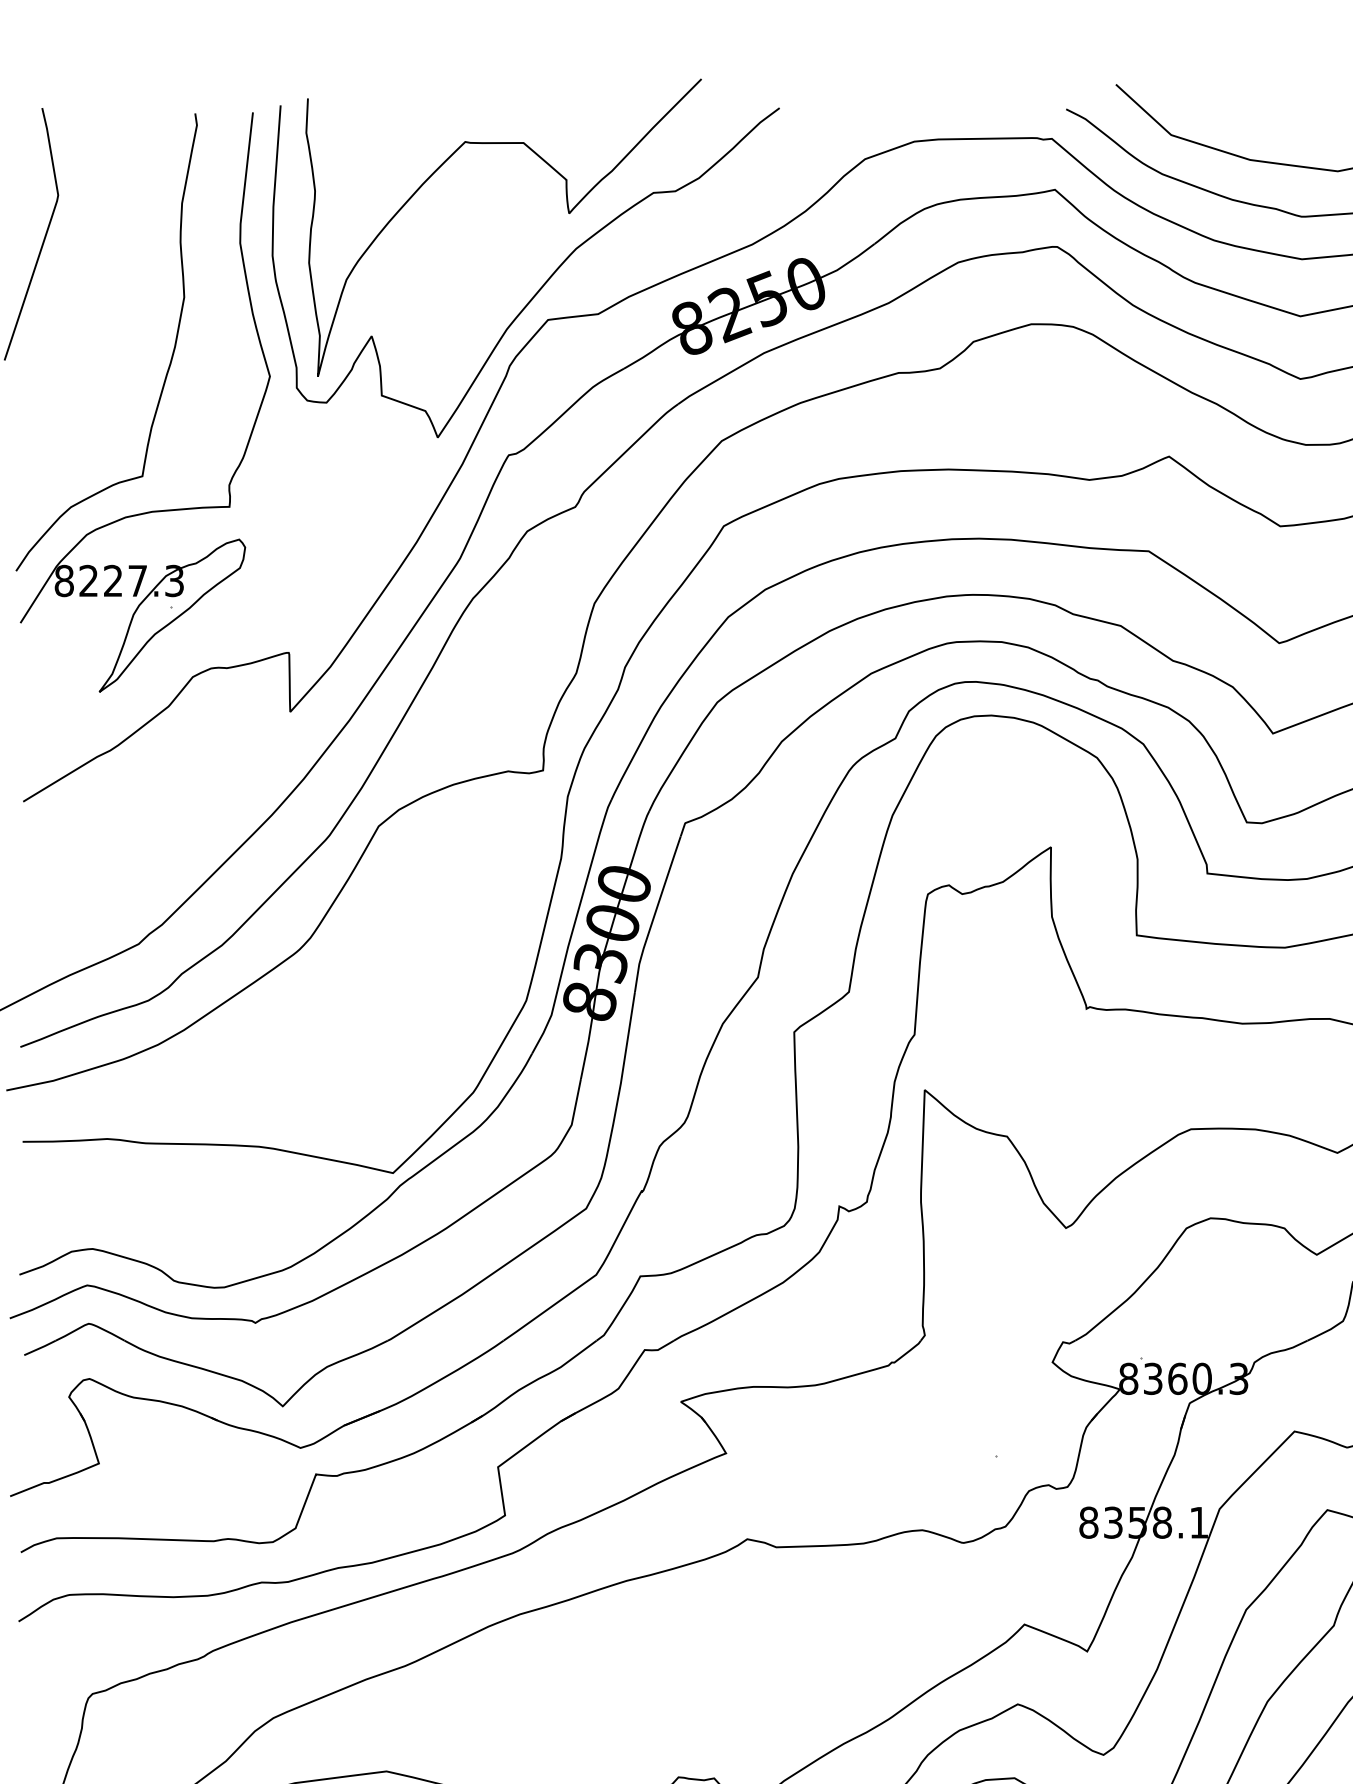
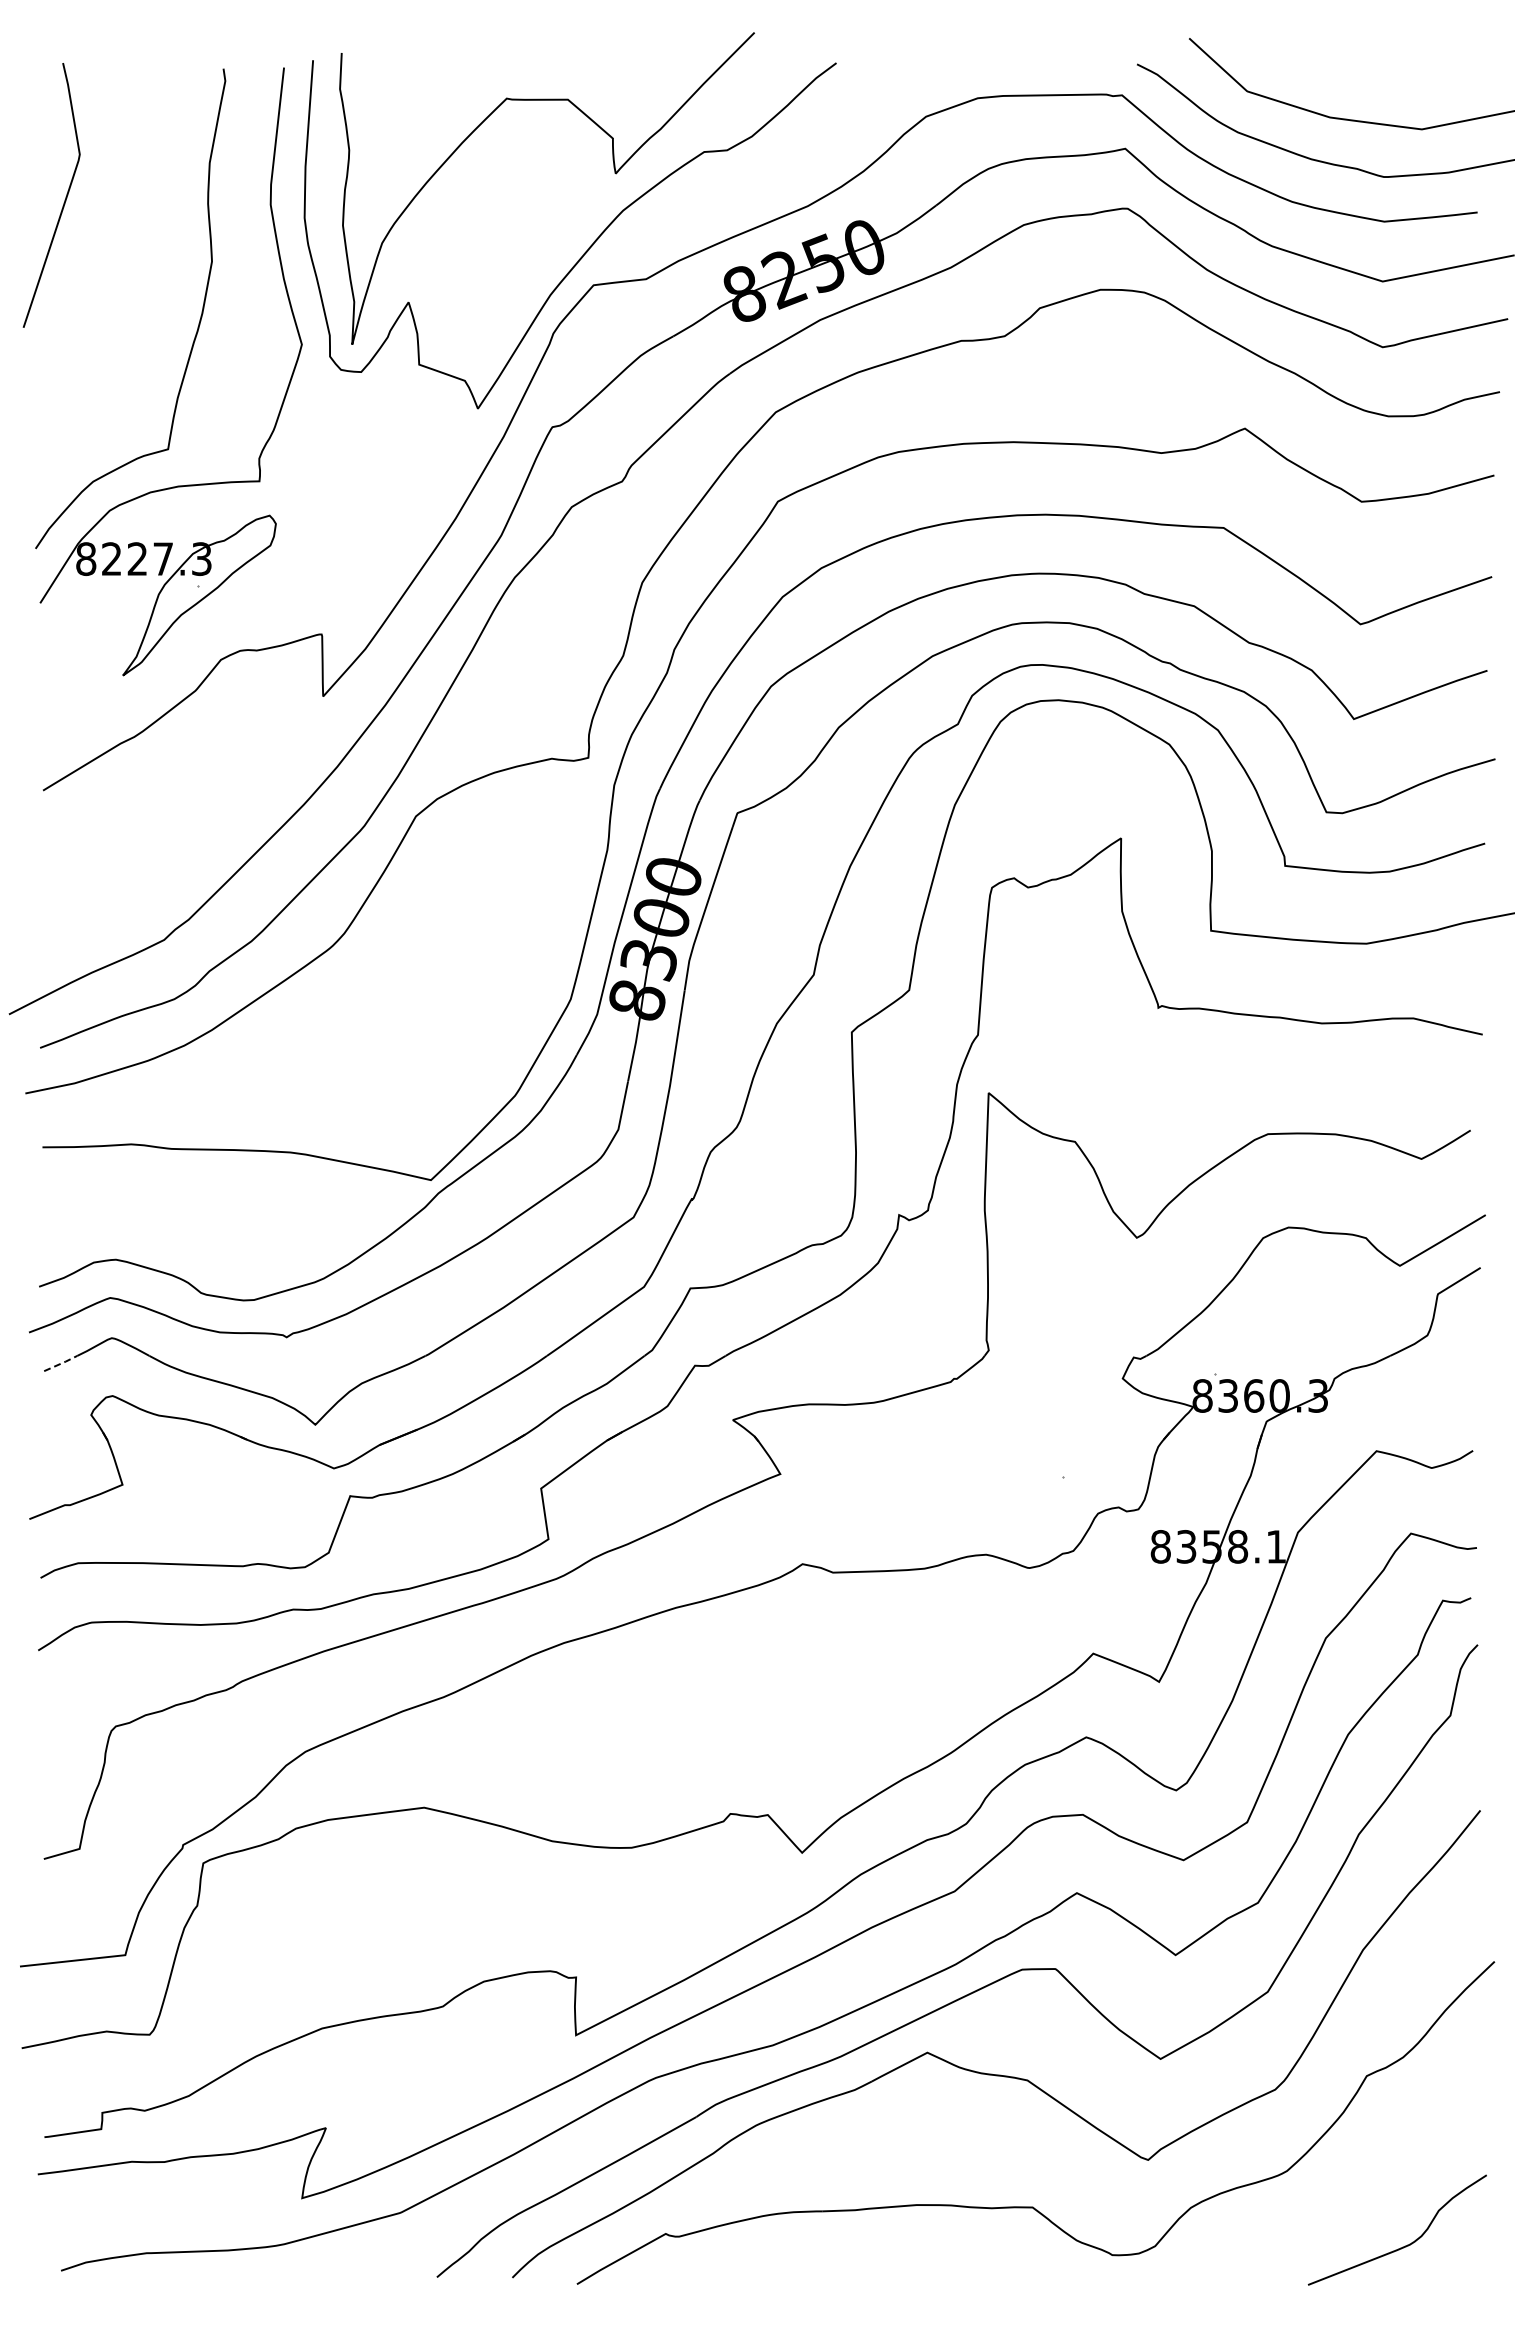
line: (40, 1347) -> (61, 1363), solid -> dashed

